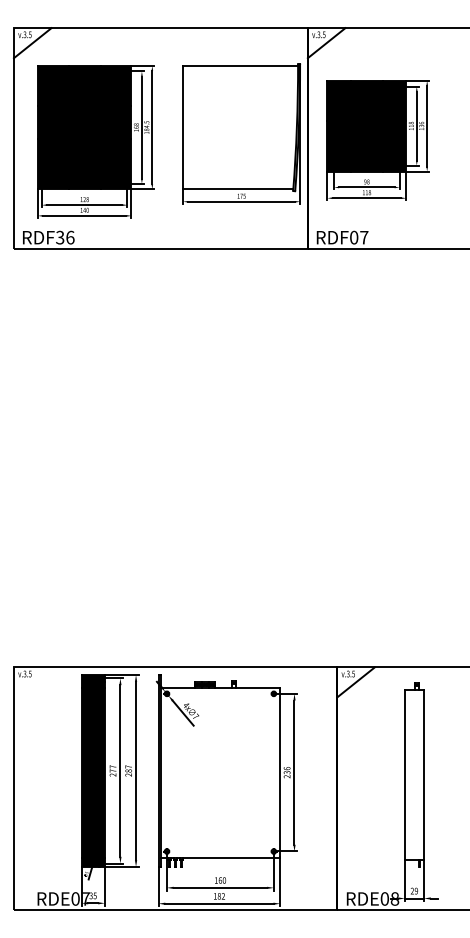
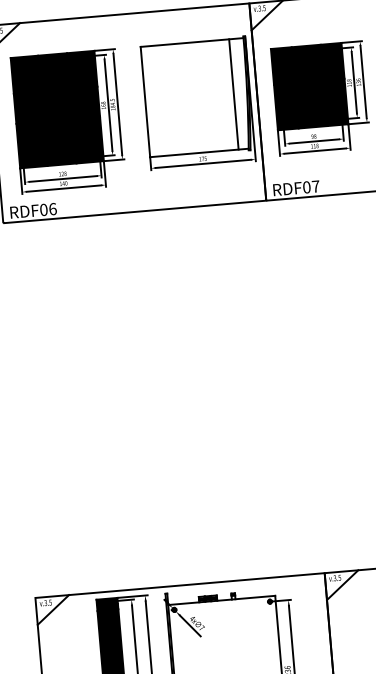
line: (282, 127) -> (234, 94), added
text: (60, 237) -> (44, 209), RDF36 -> RDF06
line: (32, 682) -> (53, 610), added

